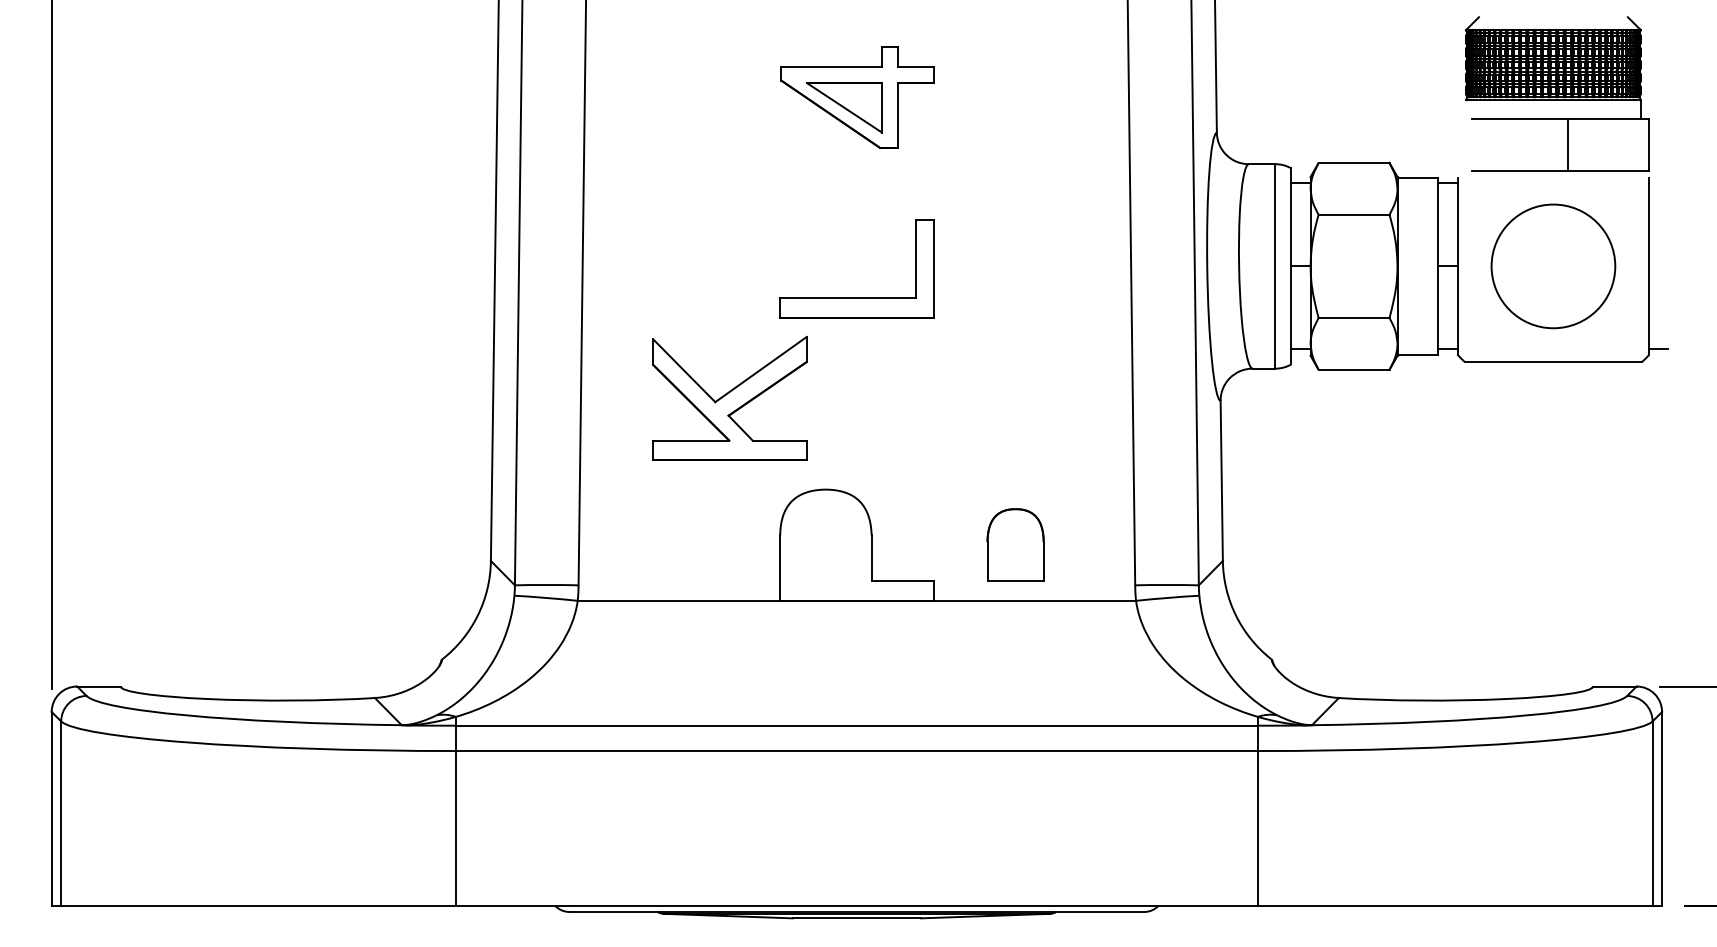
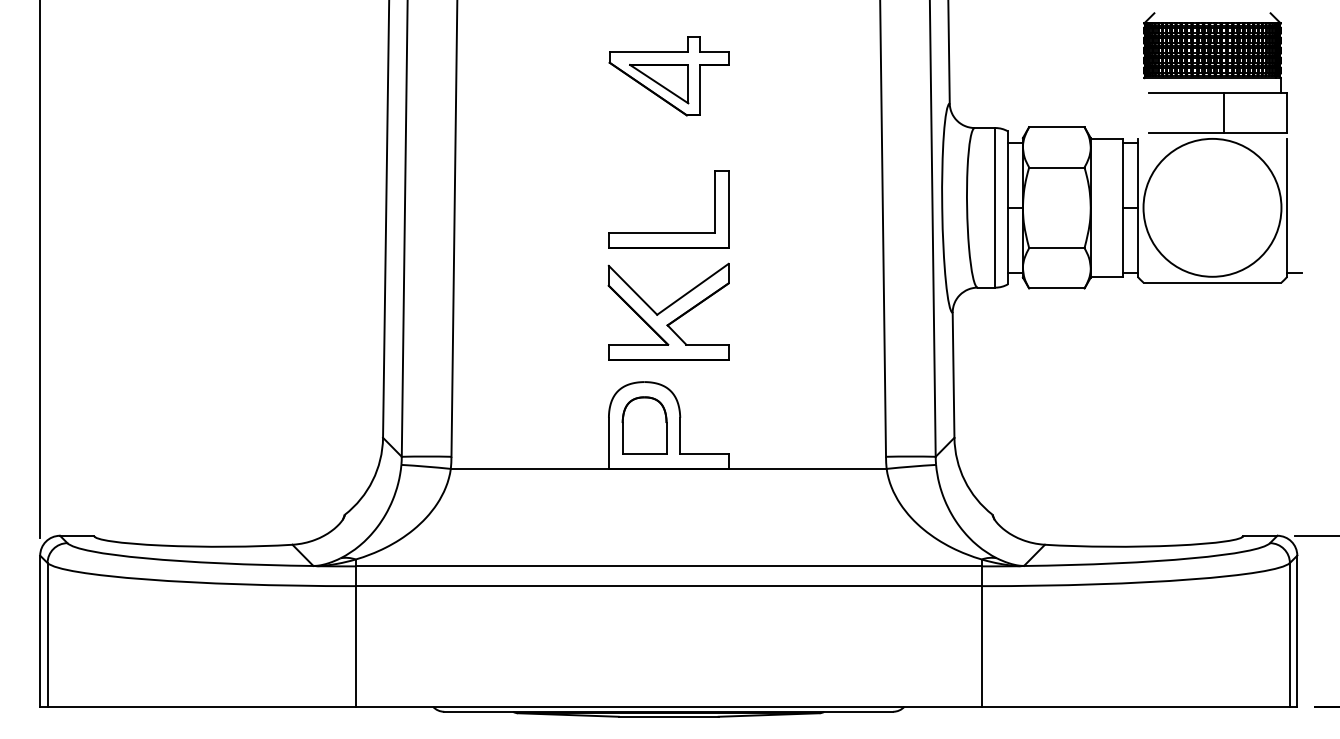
circle: (1553, 265) -> (1212, 207), size x1.43
part: (729, 397) -> (668, 311), moved
part: (1015, 545) -> (644, 425), moved

